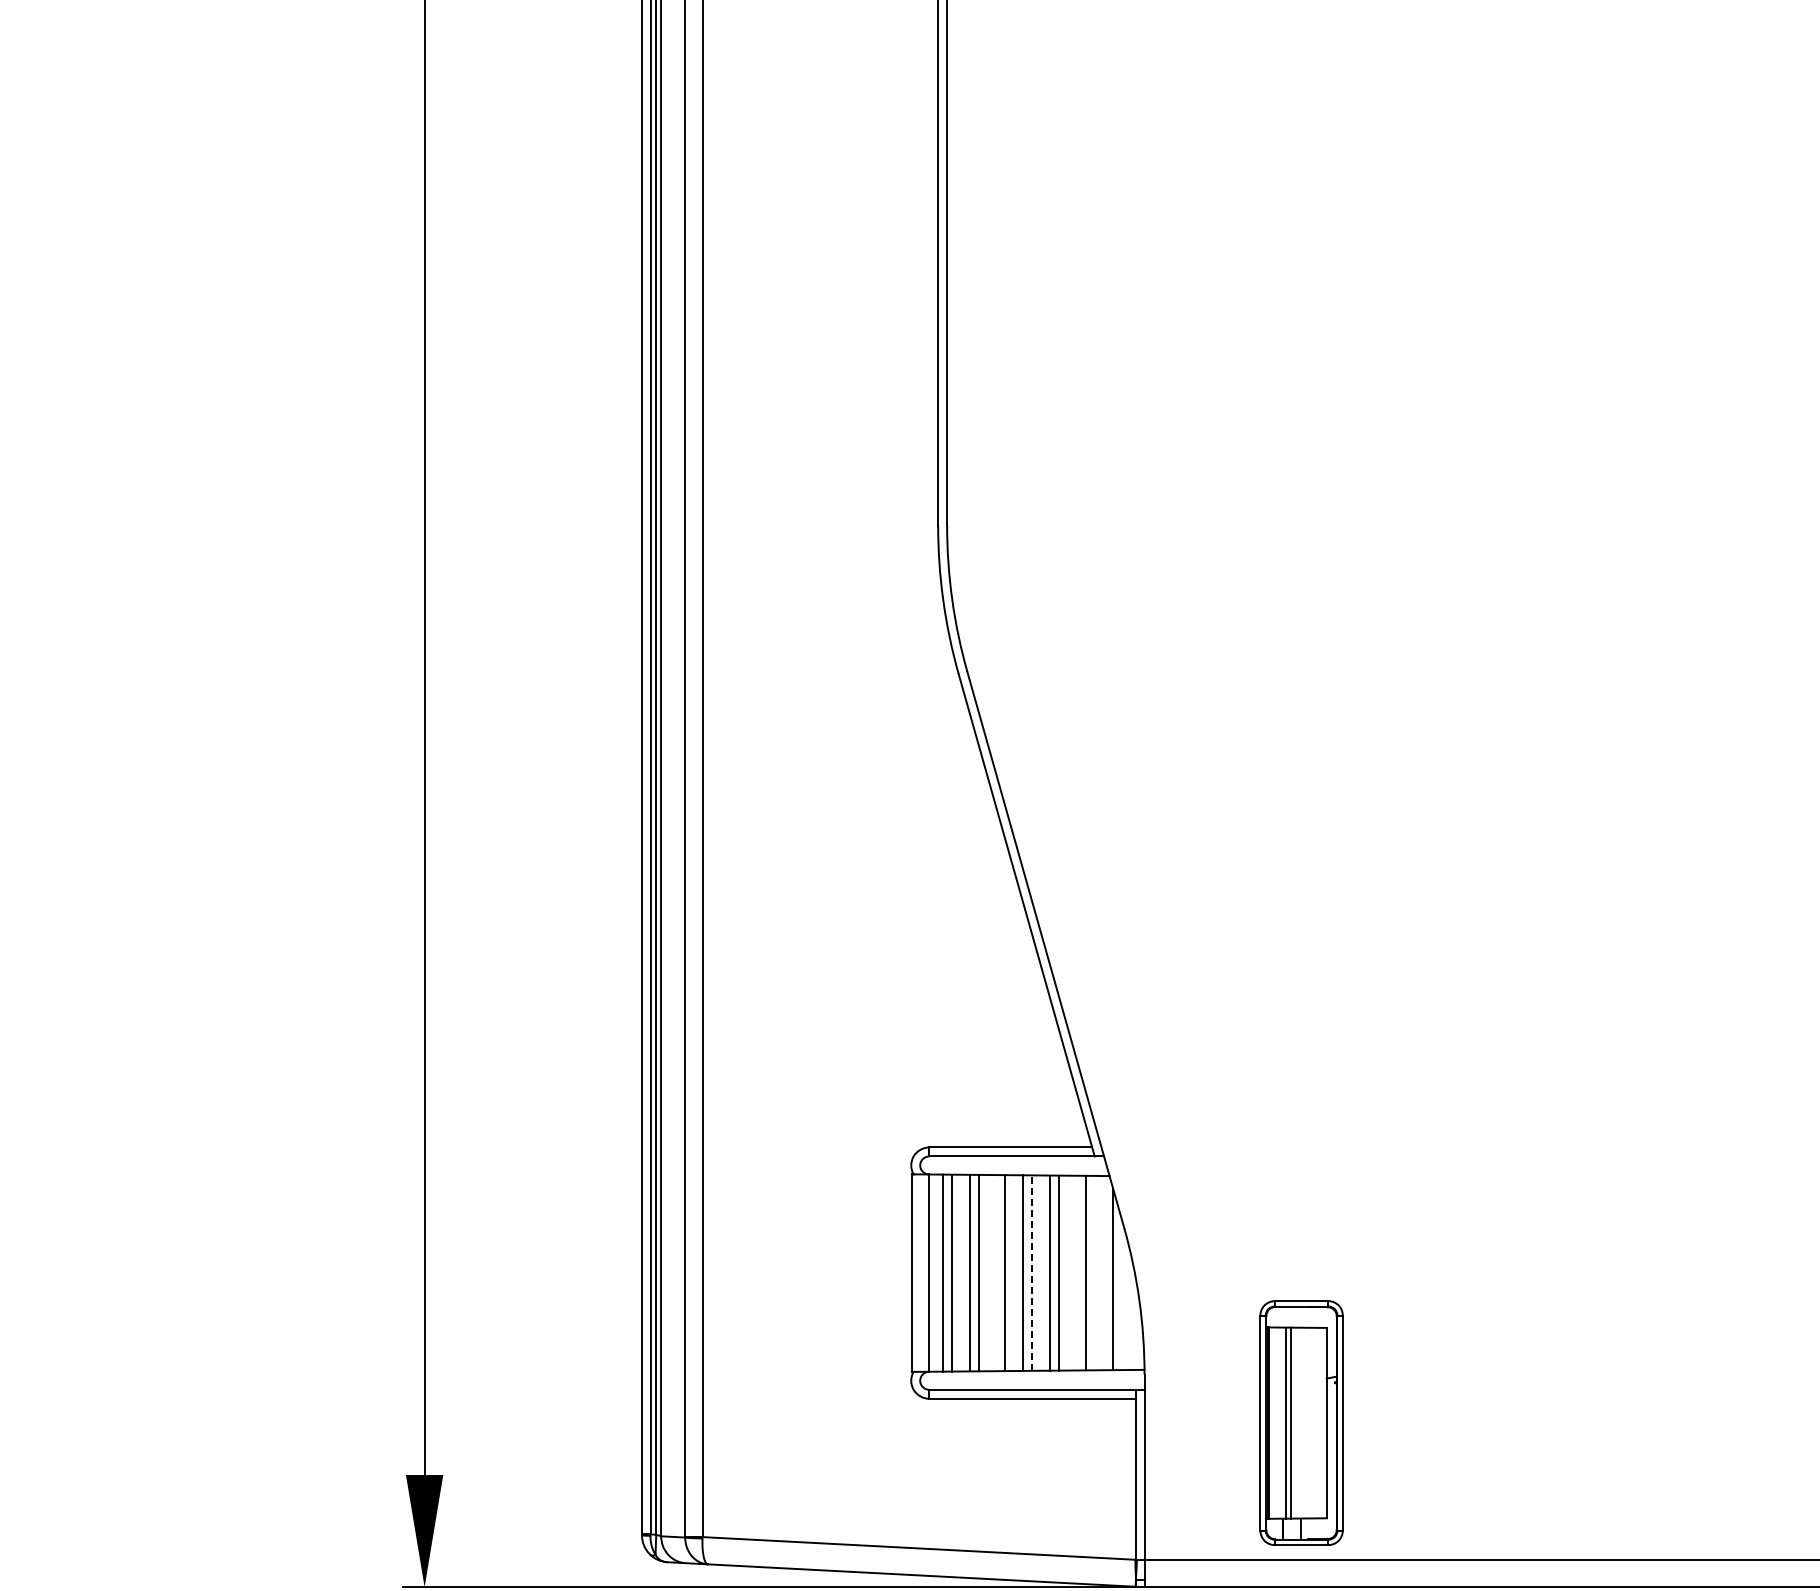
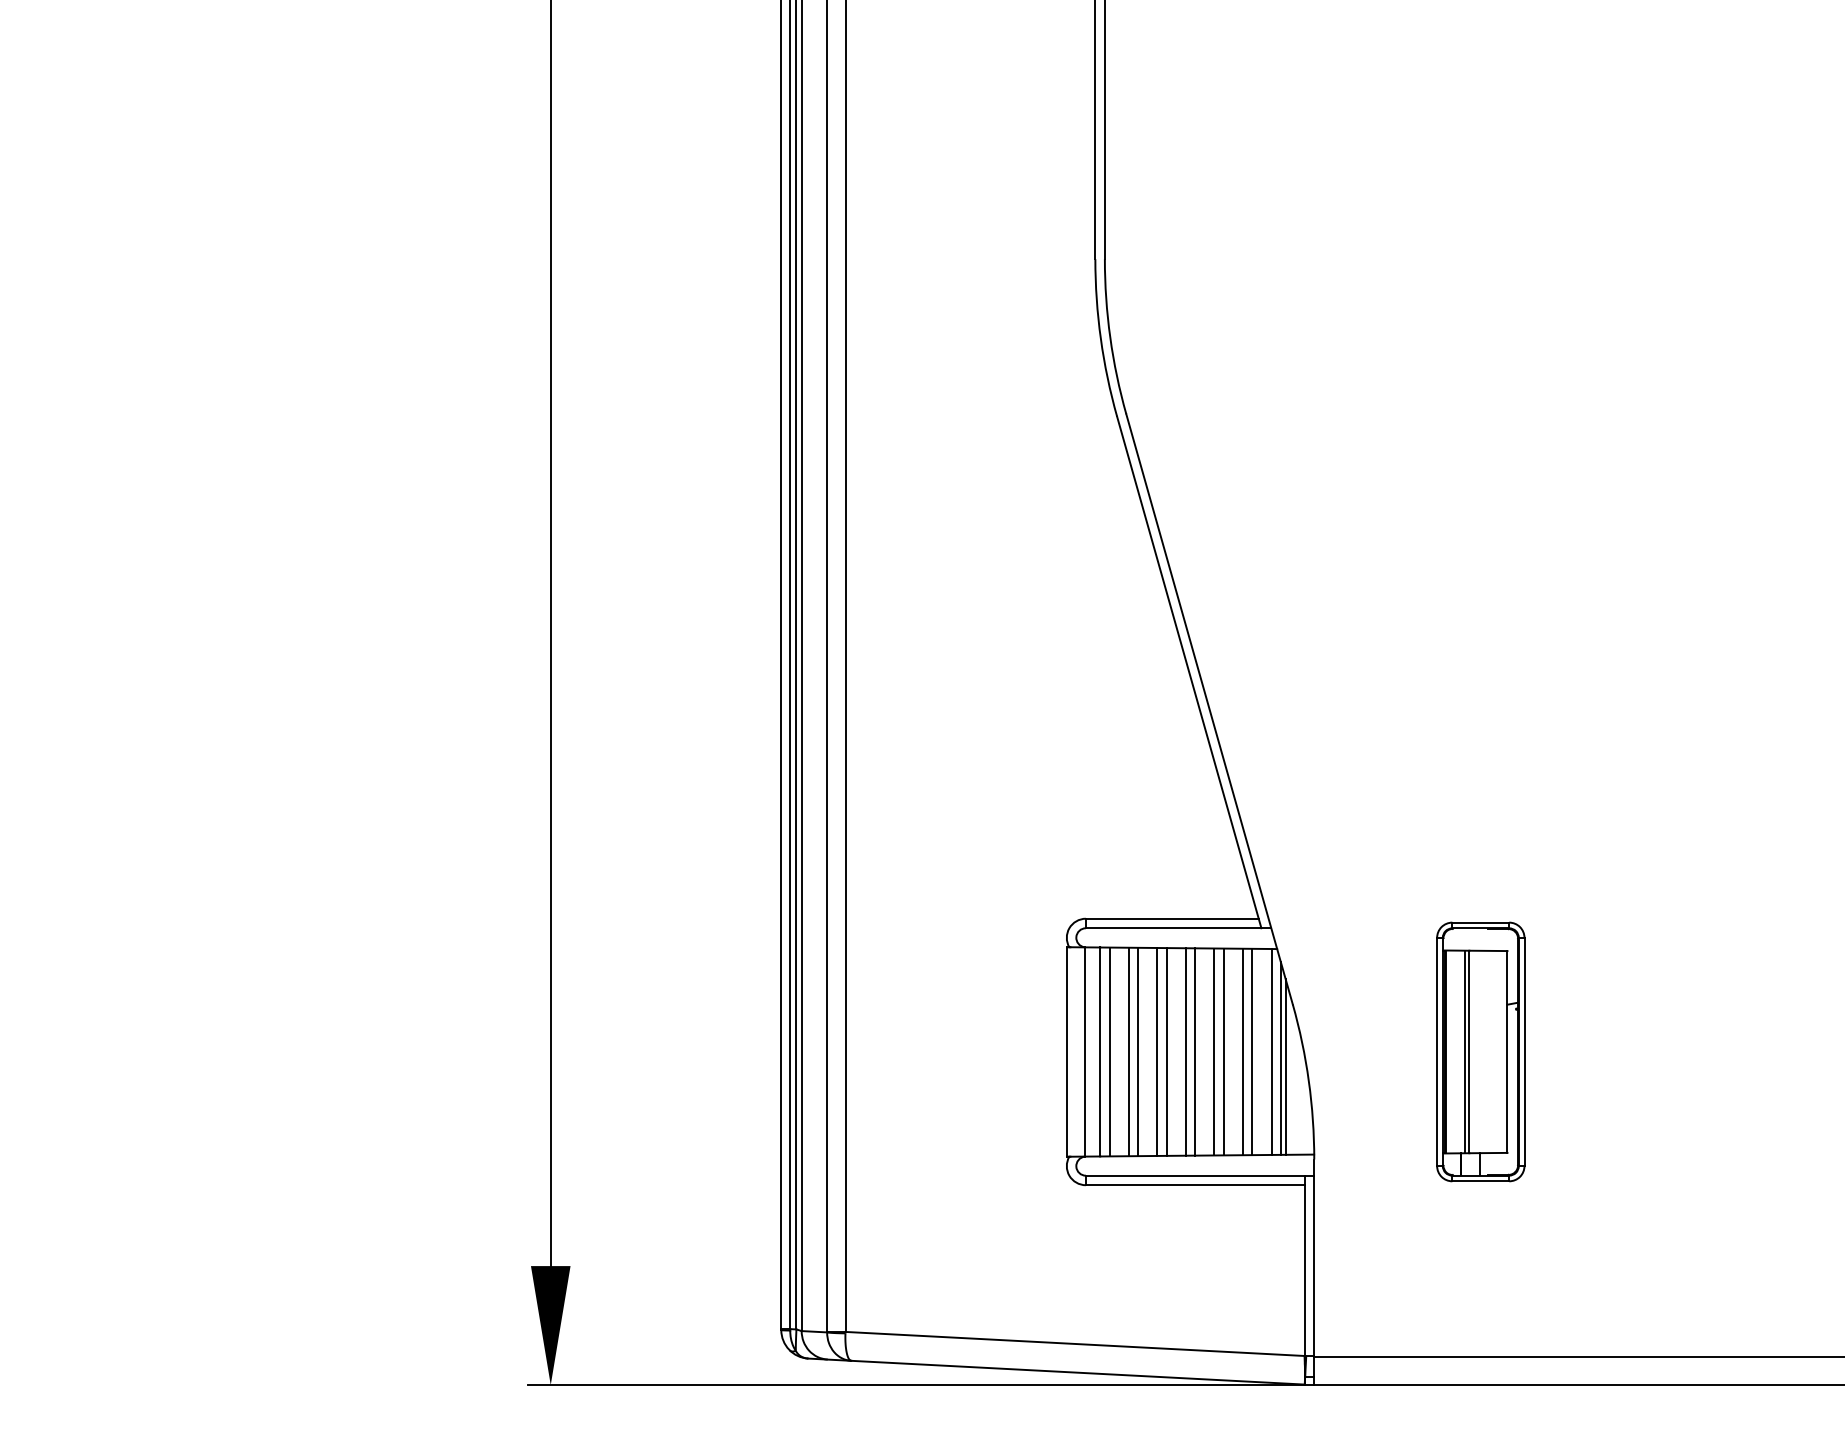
line: (1077, 1272) -> (1243, 1051), added
line: (996, 1273) -> (1157, 1052), added
line: (1032, 1273) -> (1195, 1052), dashed -> solid
line: (1104, 1273) -> (1271, 1052), added
line: (1117, 1287) -> (1285, 1067), added
part: (1301, 1422) -> (1480, 1051), moved

